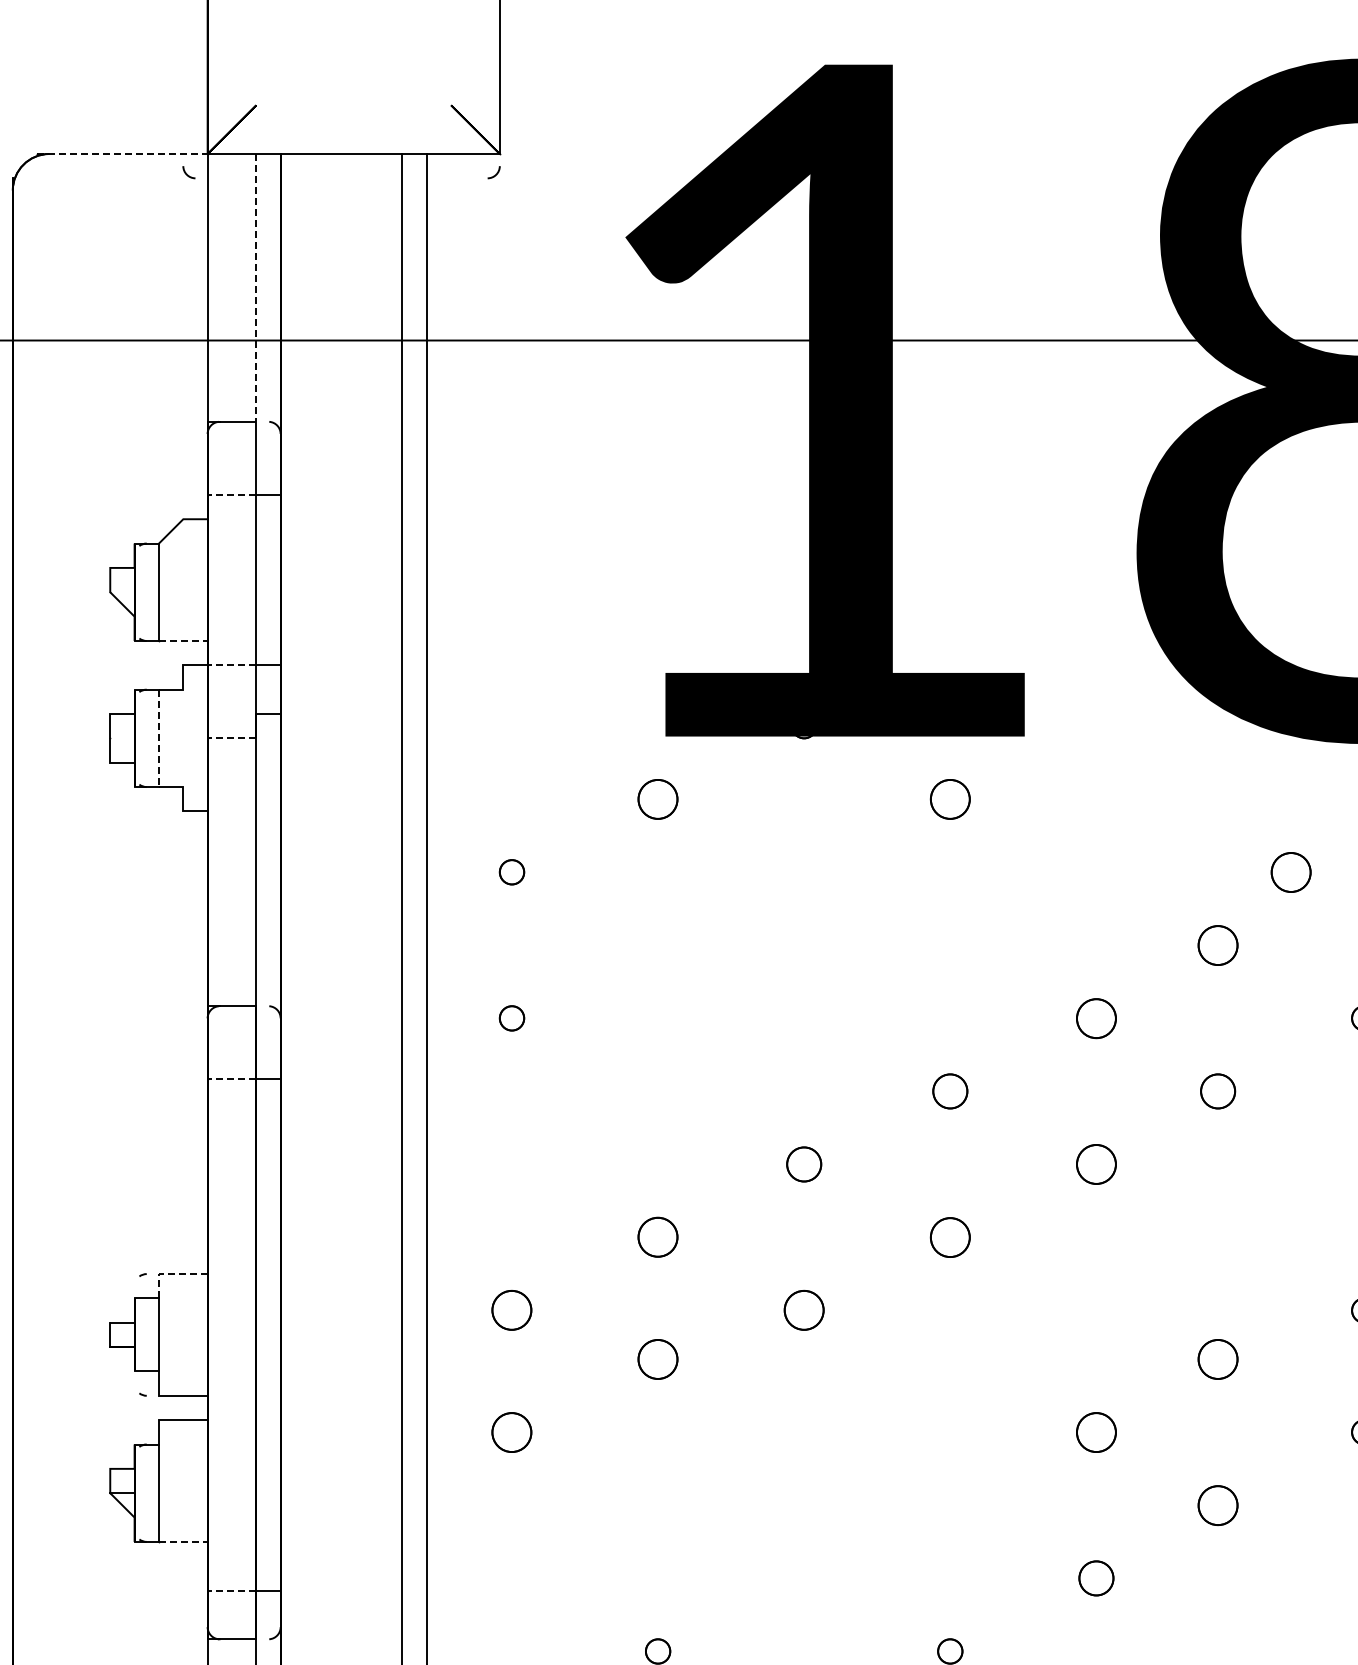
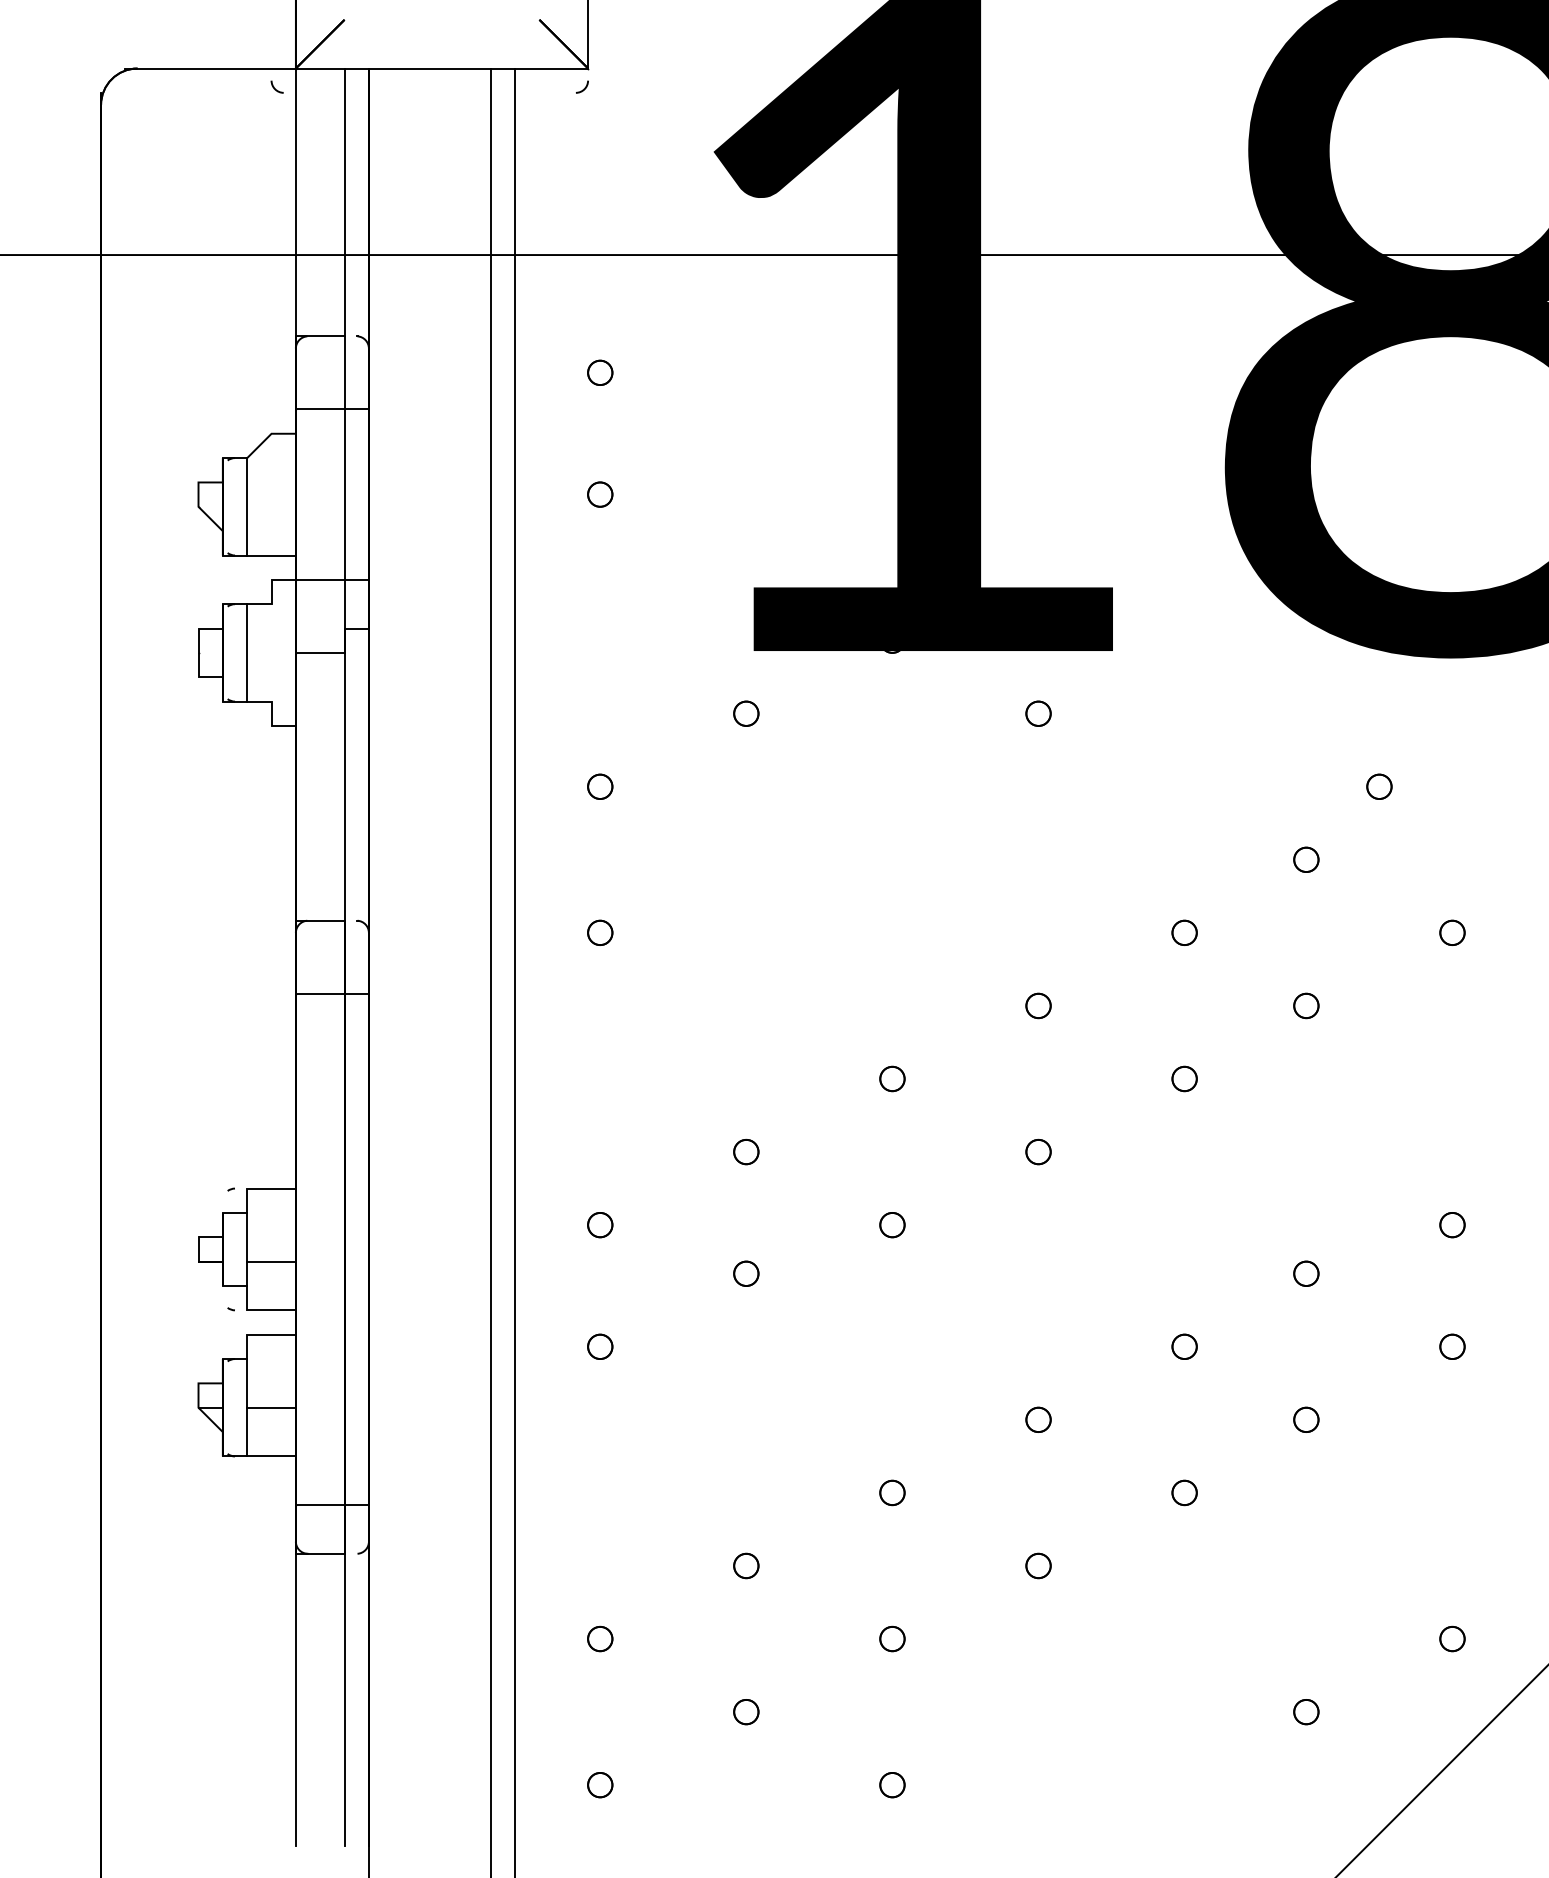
line: (123, 153) -> (211, 68), dashed -> solid
line: (256, 287) -> (344, 202), dashed -> solid
part: (512, 457) -> (600, 372), added
line: (231, 494) -> (319, 409), dashed -> solid
part: (512, 579) -> (600, 494), added
line: (183, 640) -> (271, 555), dashed -> solid
line: (231, 664) -> (319, 579), dashed -> solid
line: (159, 737) -> (247, 652), dashed -> solid
line: (231, 737) -> (319, 652), dashed -> solid
part: (658, 798) -> (746, 713), size x0.62
part: (950, 798) -> (1038, 713), size x0.62
part: (1291, 871) -> (1379, 786), size x0.62
part: (1218, 944) -> (1306, 859), size x0.62
part: (1096, 1017) -> (1184, 932), size x0.62
line: (231, 1078) -> (319, 993), dashed -> solid
part: (950, 1090) -> (1038, 1005), size x0.71
part: (1218, 1090) -> (1306, 1005), size x0.71
part: (804, 1163) -> (892, 1078), size x0.71
part: (1096, 1163) -> (1184, 1078), size x0.62
part: (950, 1236) -> (1038, 1151), size x0.62
part: (658, 1237) -> (746, 1152), size x0.62
line: (171, 1273) -> (259, 1188), dashed -> solid
part: (512, 1310) -> (600, 1225), size x0.62
part: (804, 1310) -> (892, 1225), size x0.62
line: (183, 1346) -> (271, 1261), added
part: (658, 1358) -> (746, 1273), size x0.62
part: (1218, 1358) -> (1306, 1273), size x0.62
part: (512, 1431) -> (600, 1346), size x0.62
part: (1096, 1431) -> (1184, 1346), size x0.62
line: (183, 1492) -> (271, 1407), added
part: (950, 1504) -> (1038, 1419), added
part: (1218, 1504) -> (1306, 1419), size x0.62
line: (183, 1541) -> (271, 1456), dashed -> solid
part: (804, 1577) -> (892, 1492), added
part: (1096, 1577) -> (1184, 1492), size x0.71
line: (231, 1590) -> (319, 1505), dashed -> solid

